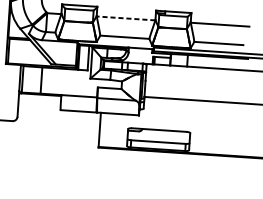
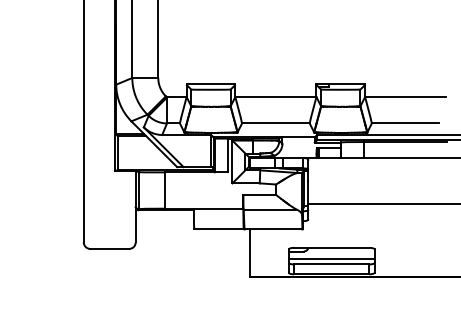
line: (125, 18) -> (275, 97), dashed -> solid
line: (158, 138) -> (331, 259), added

